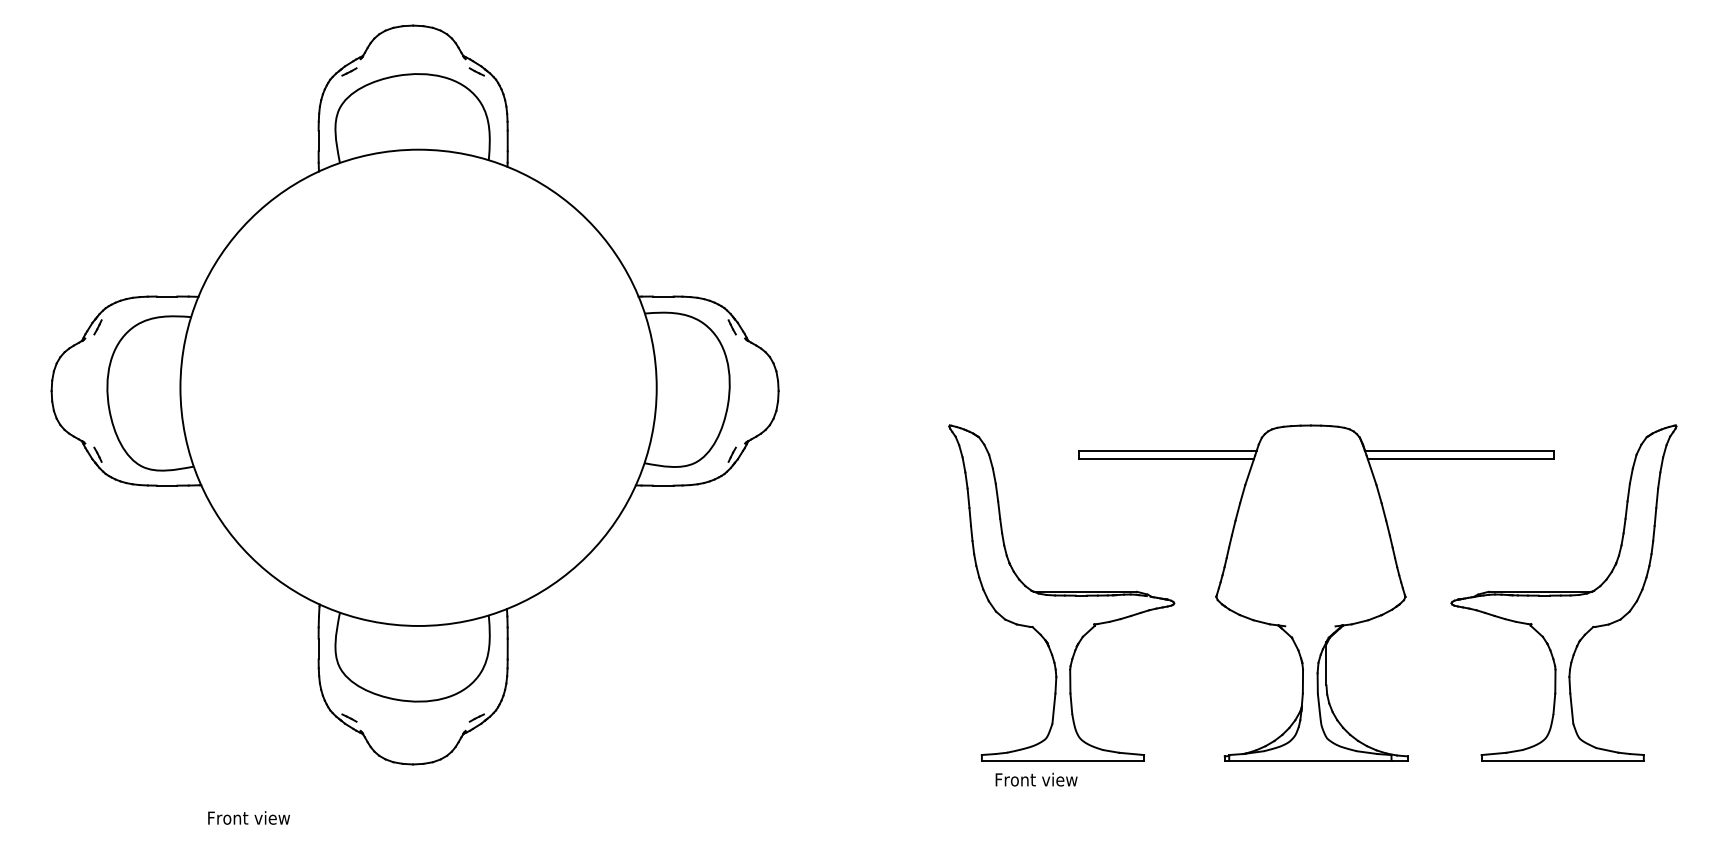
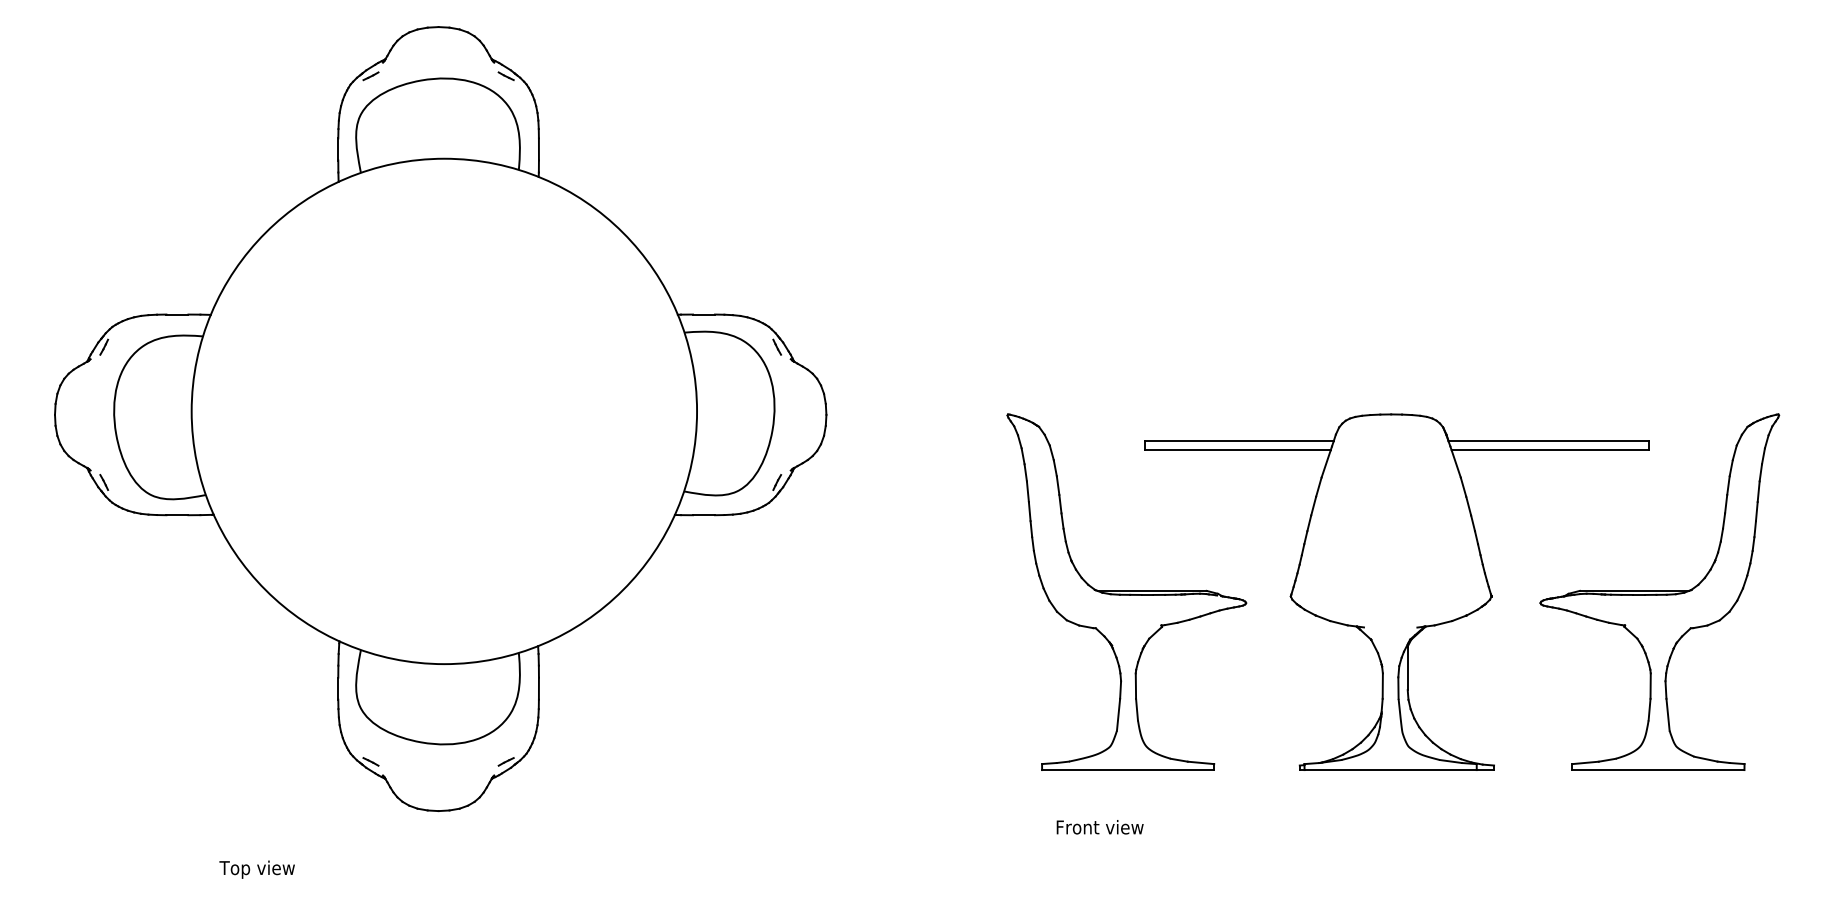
part: (1313, 592) -> (1393, 591), moved
text: (248, 819) -> (263, 869), Front view -> Top view

